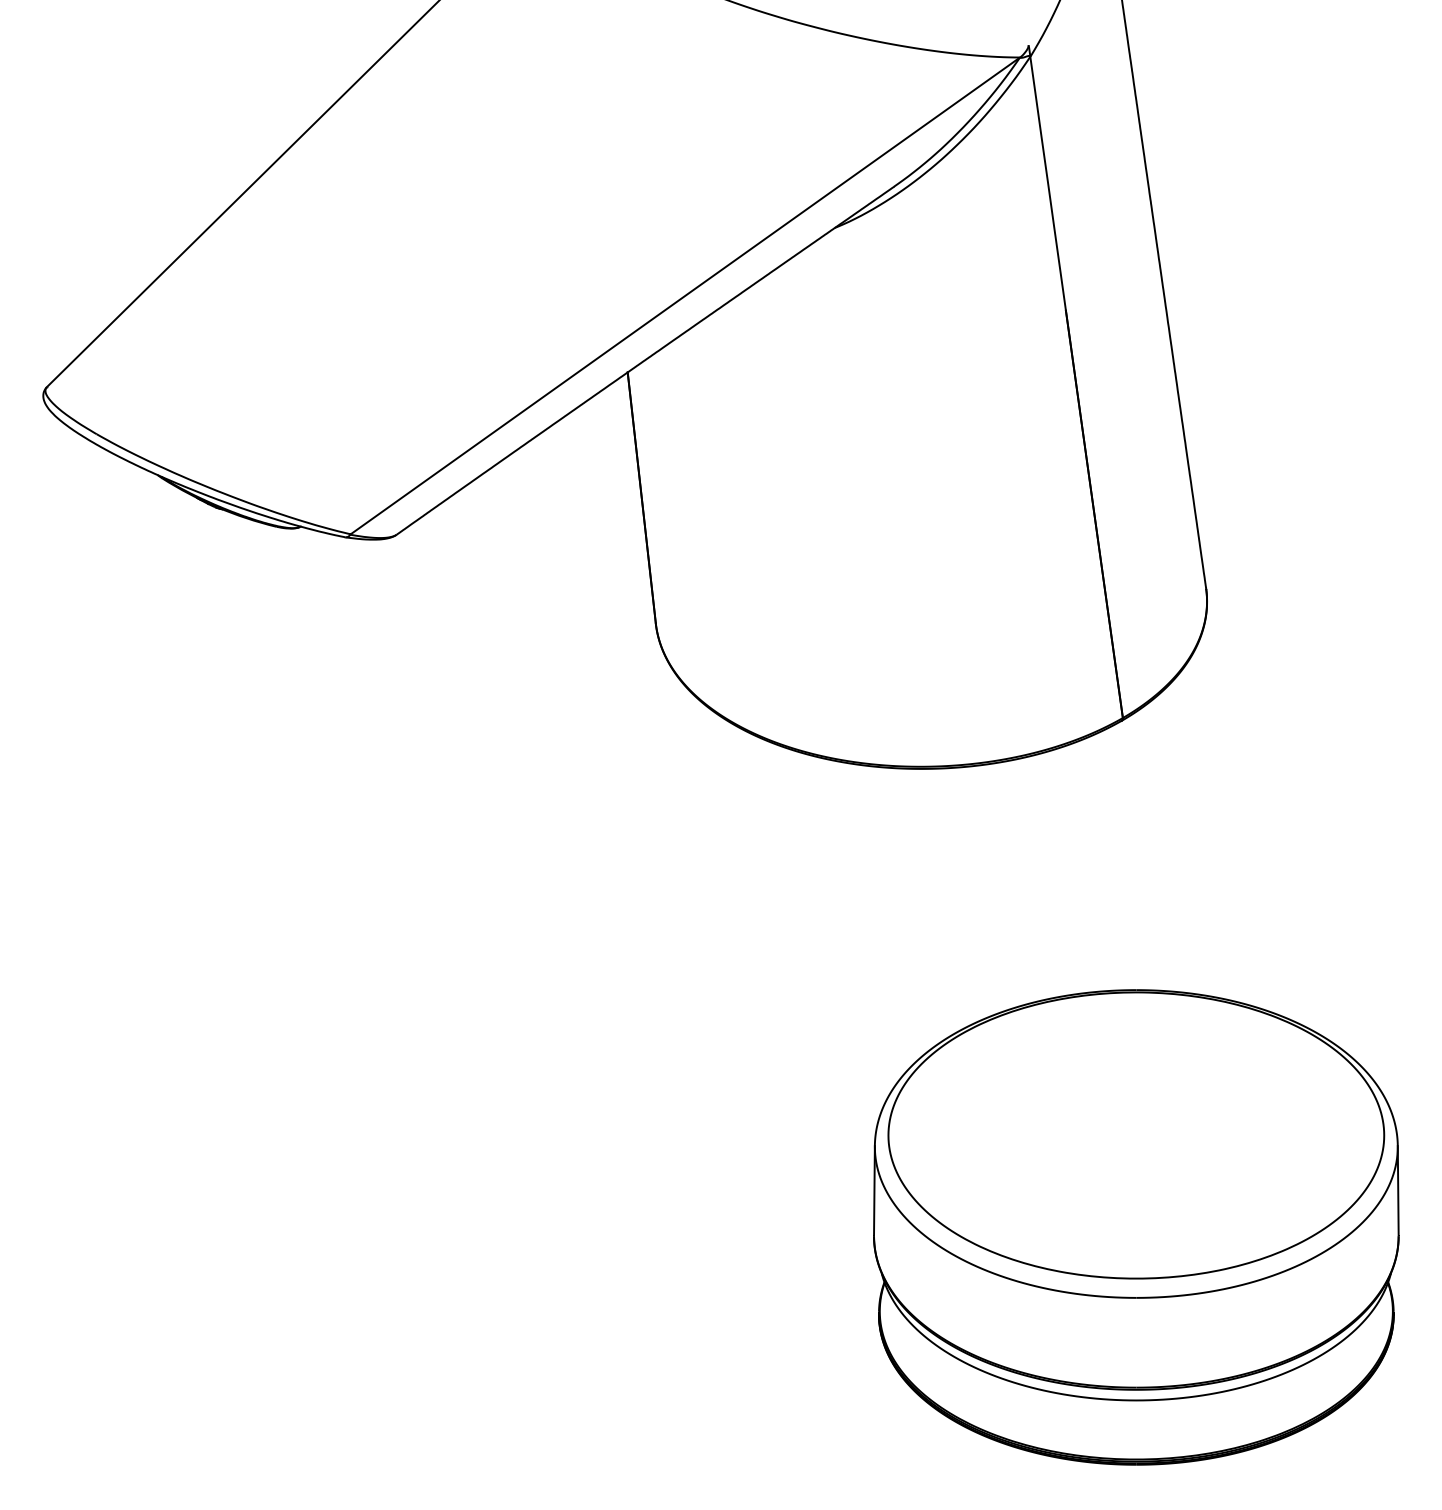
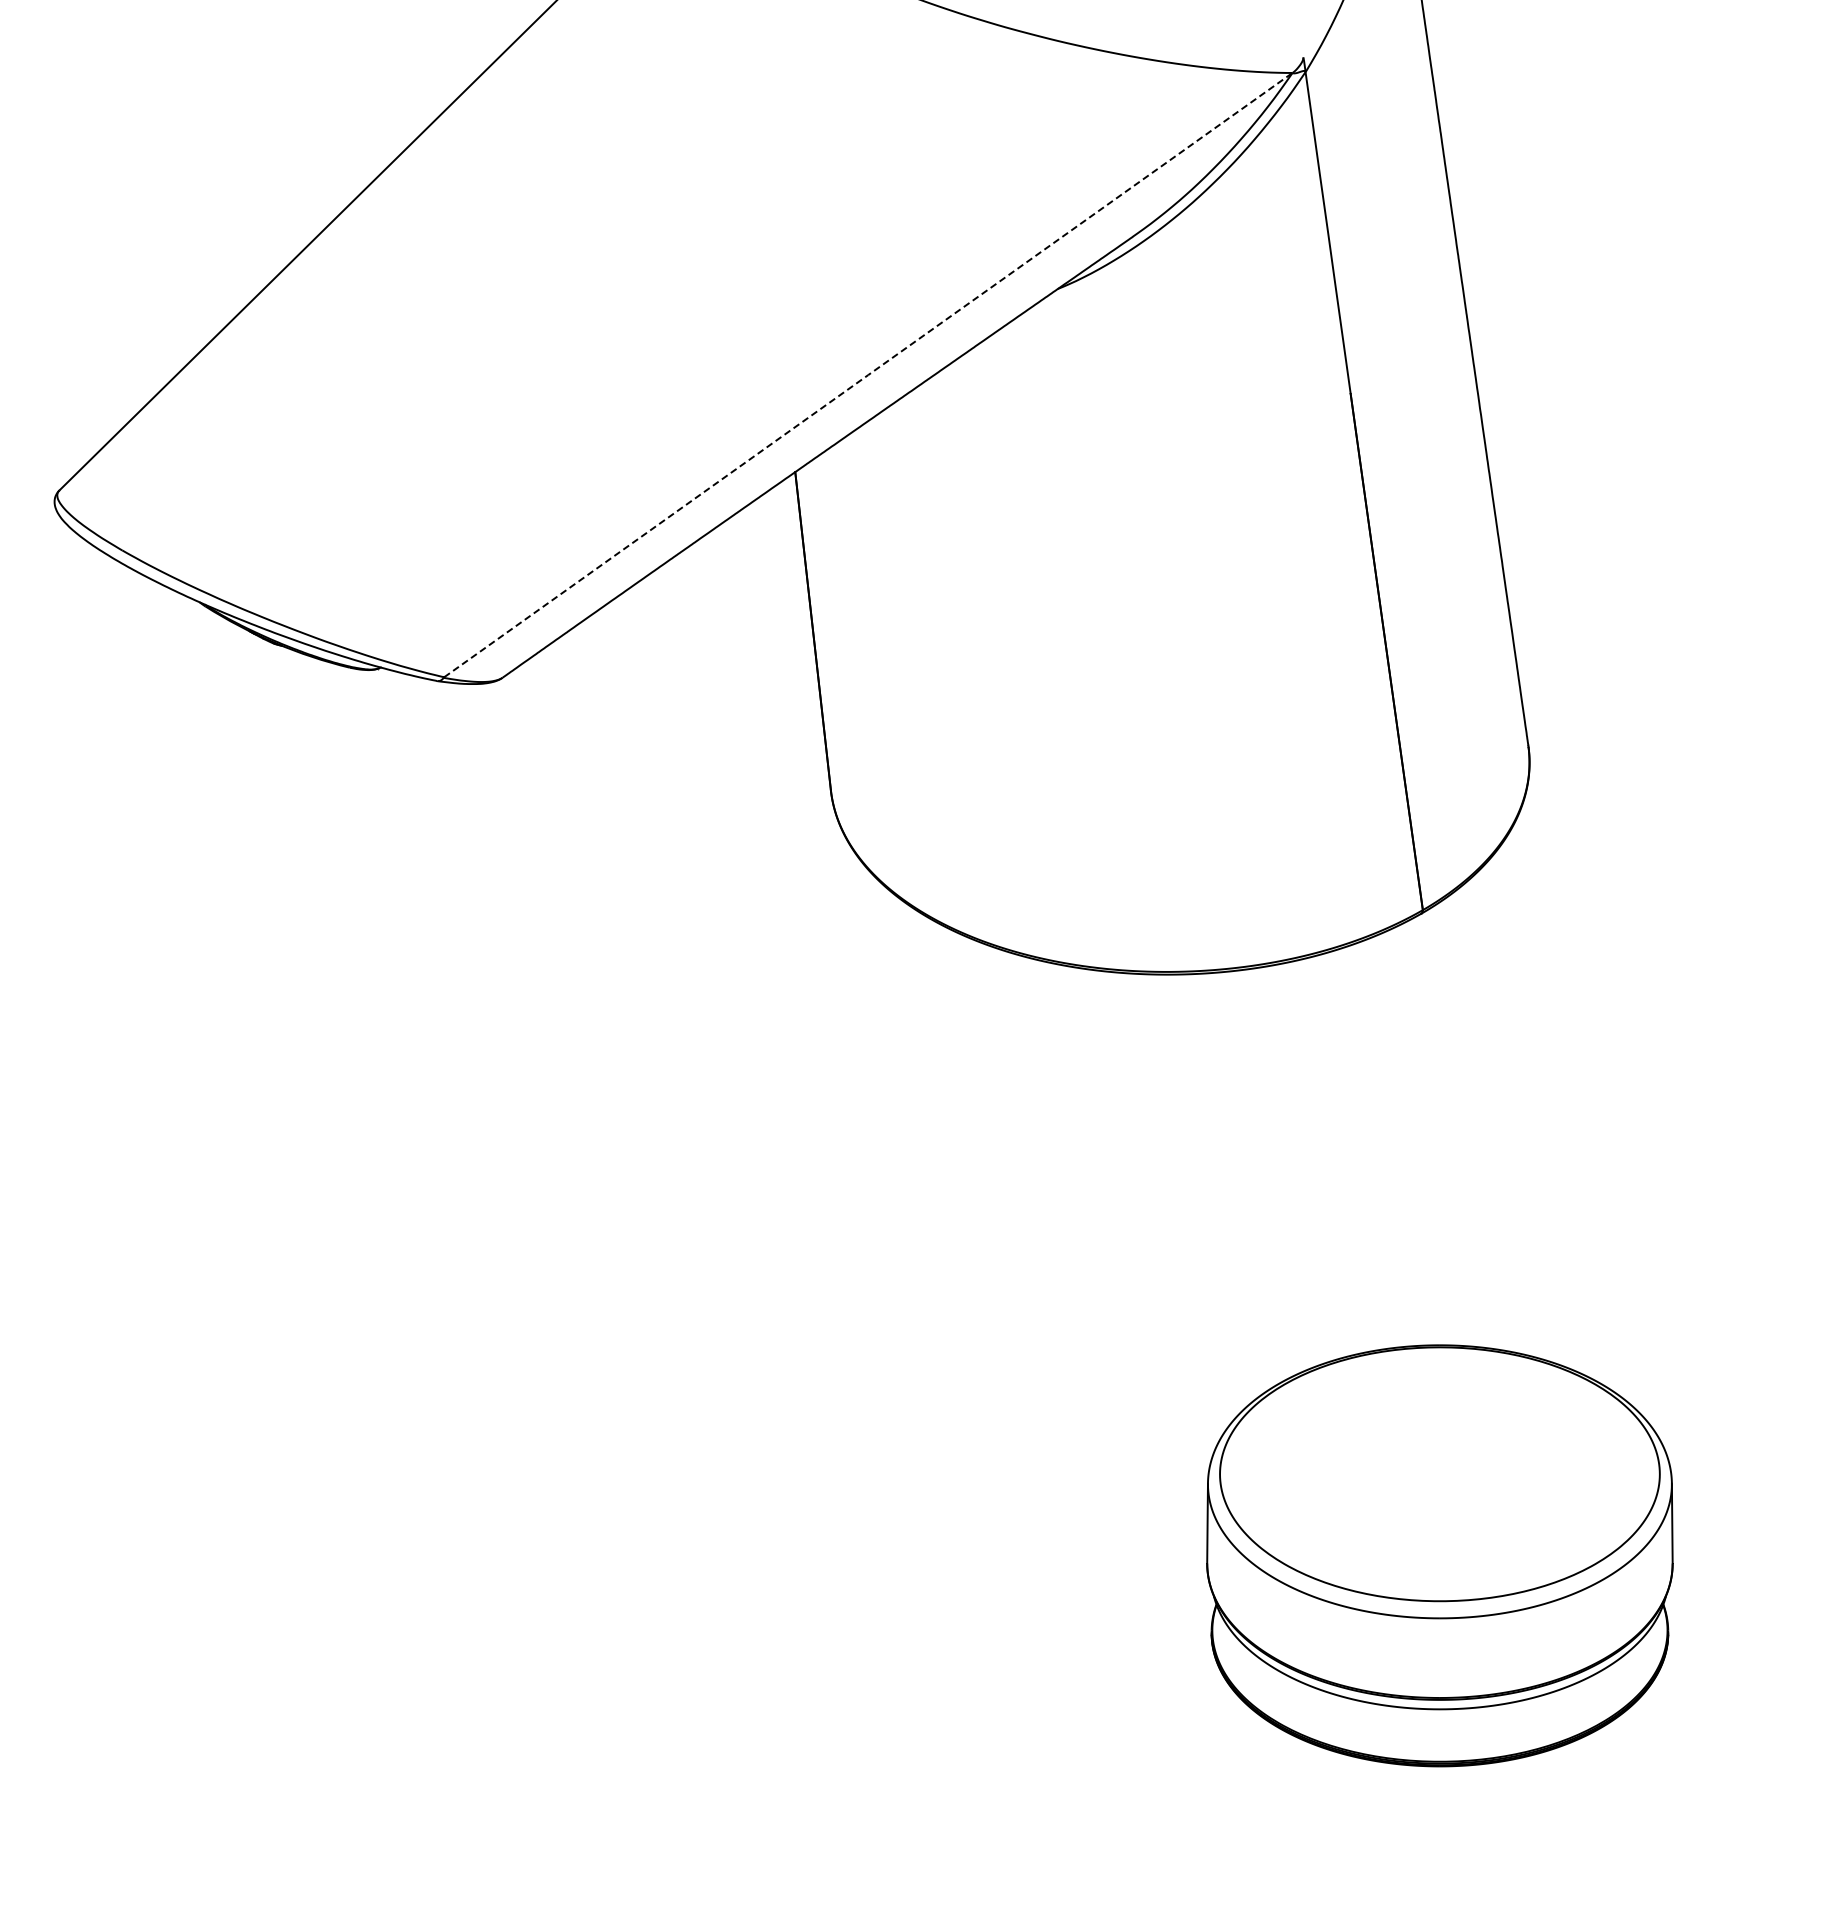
line: (685, 296) -> (868, 375), solid -> dashed
part: (1136, 1227) -> (1439, 1555), size x0.7

